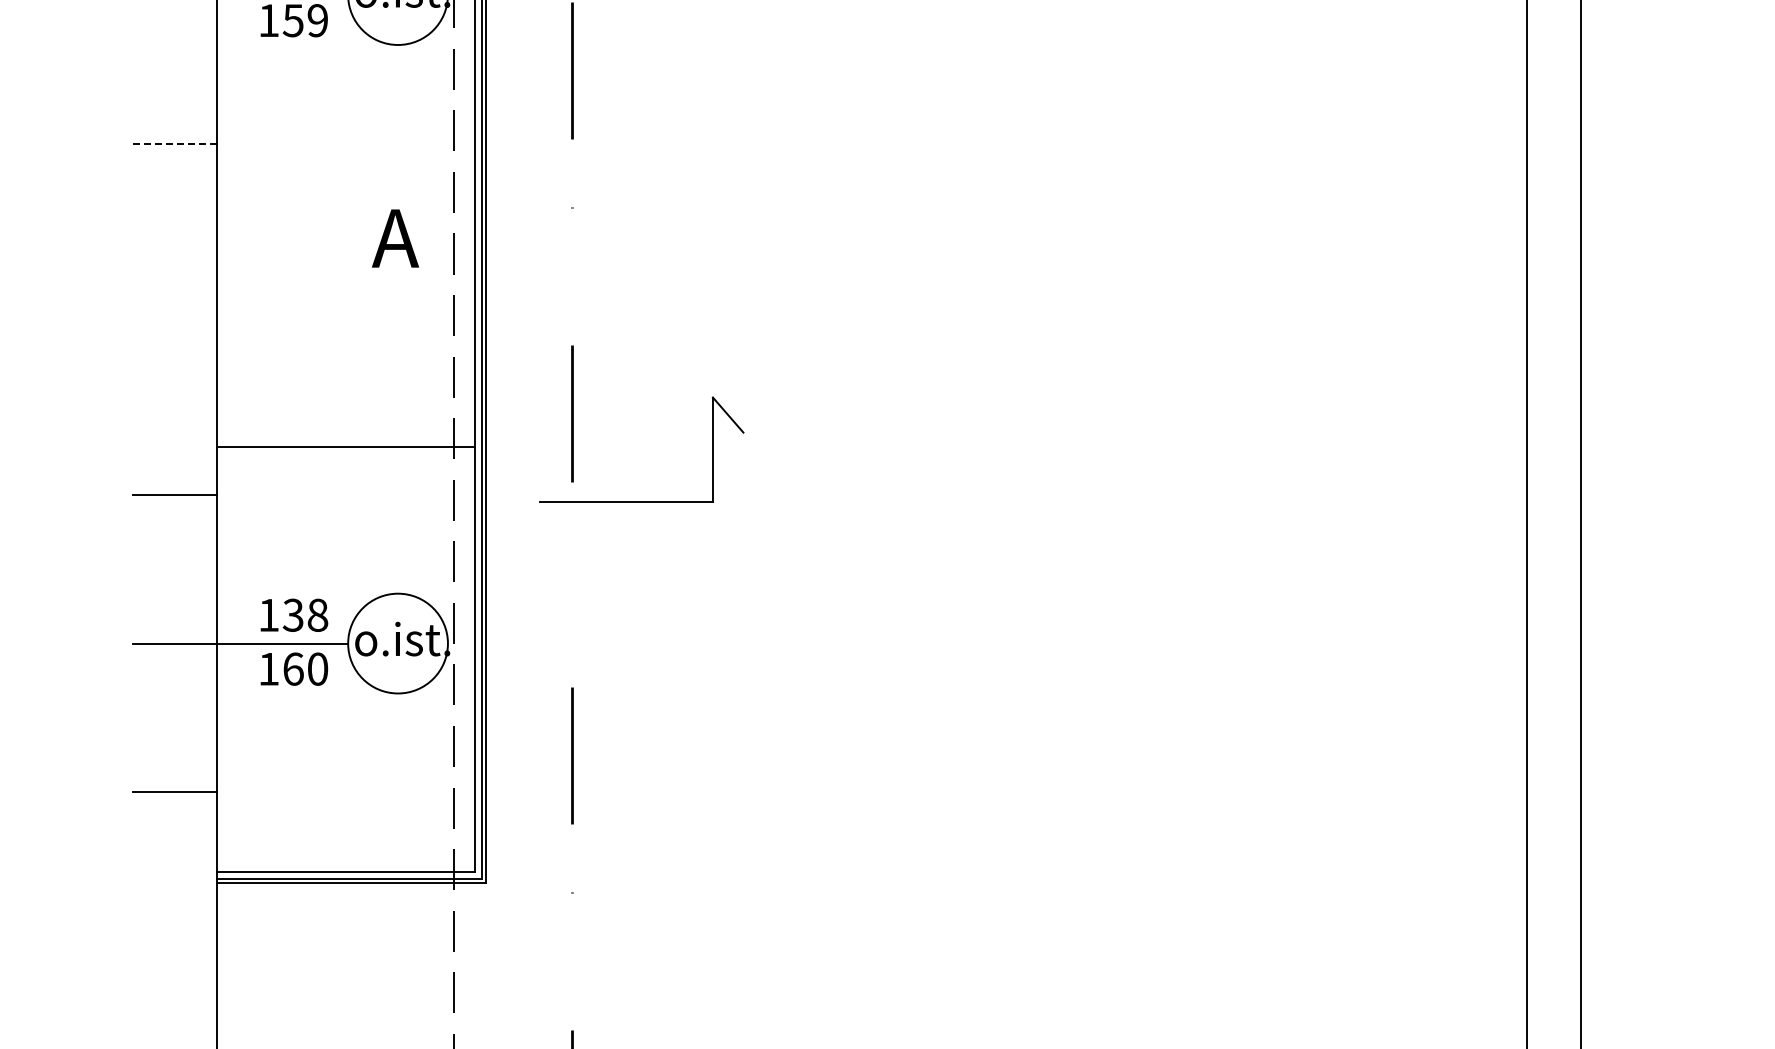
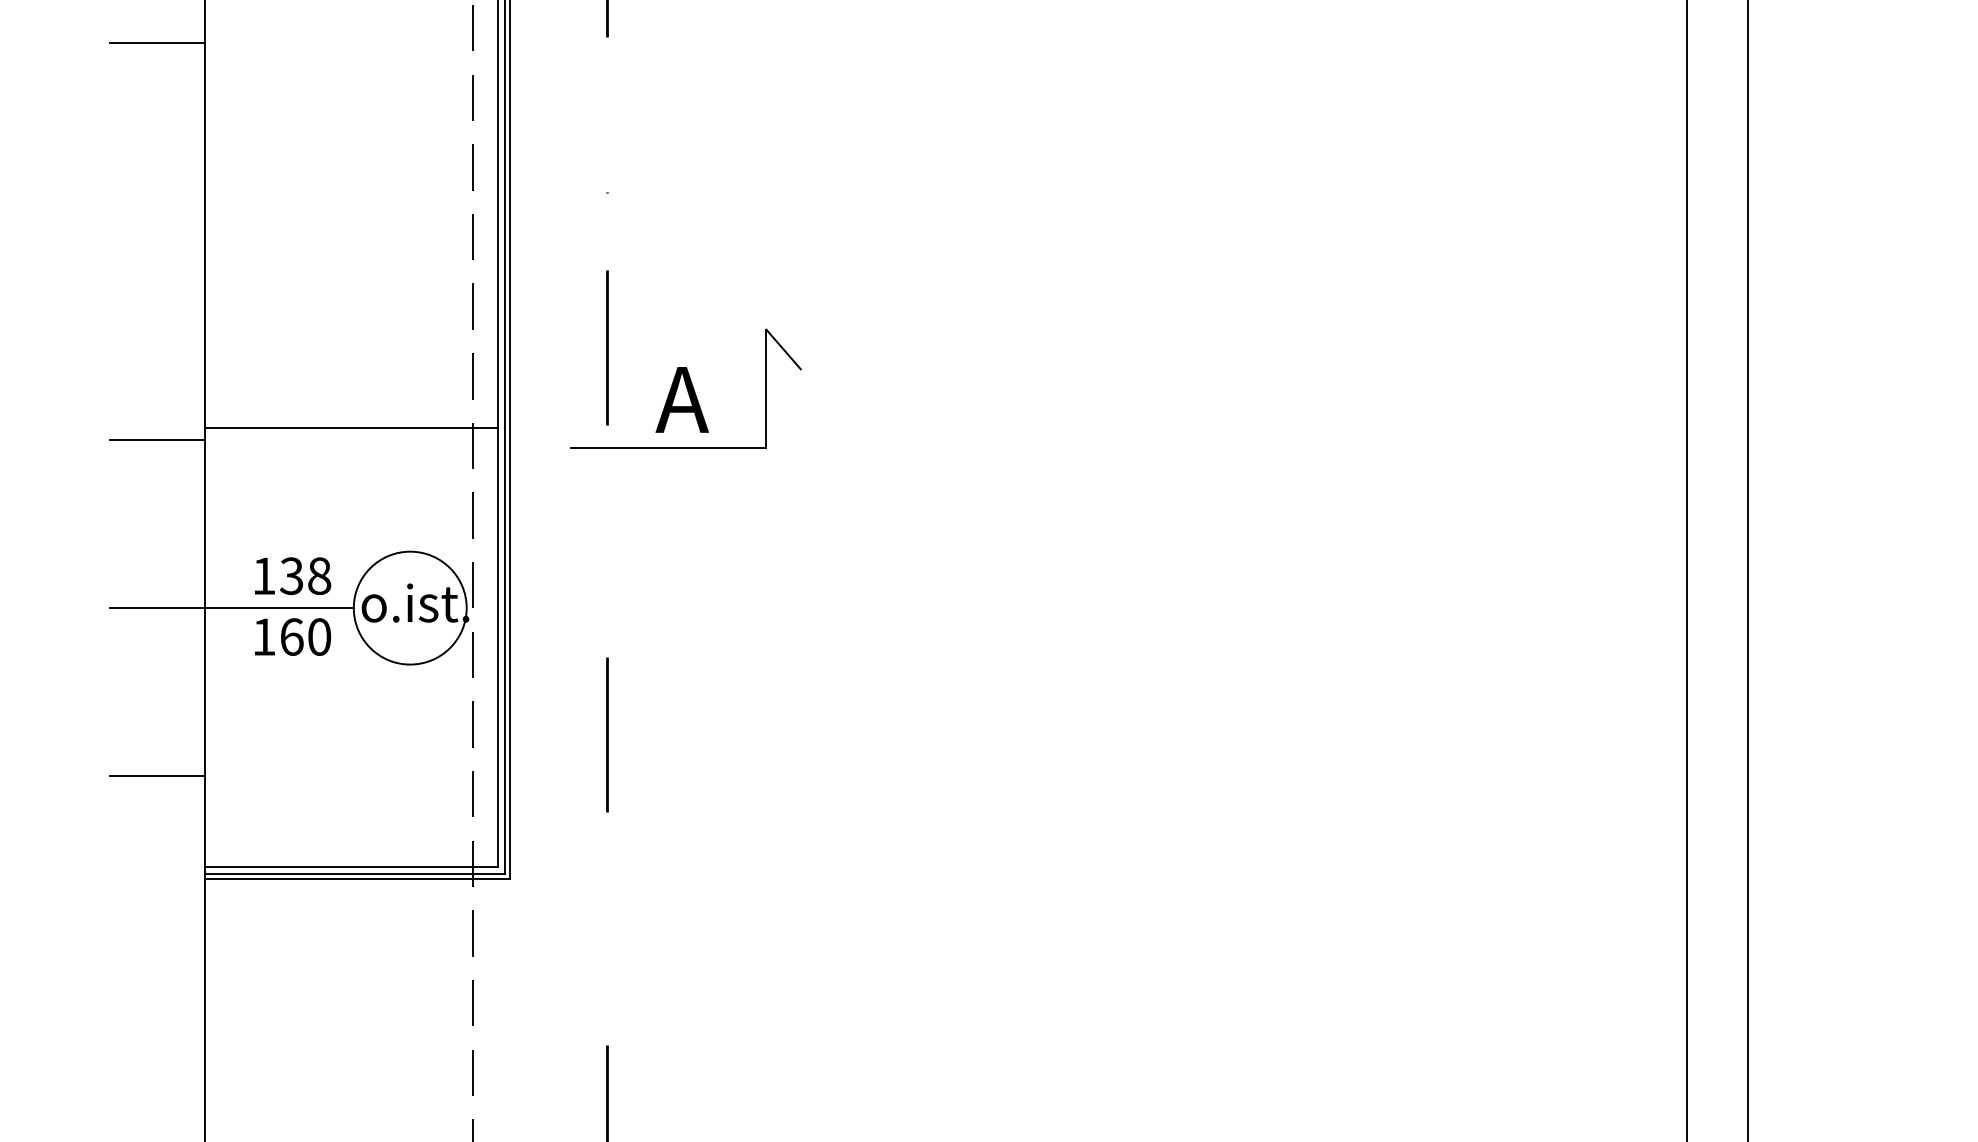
line: (175, 143) -> (158, 42), dashed -> solid
text: (395, 238) -> (682, 399), moved
line: (345, 447) -> (350, 428), moved

